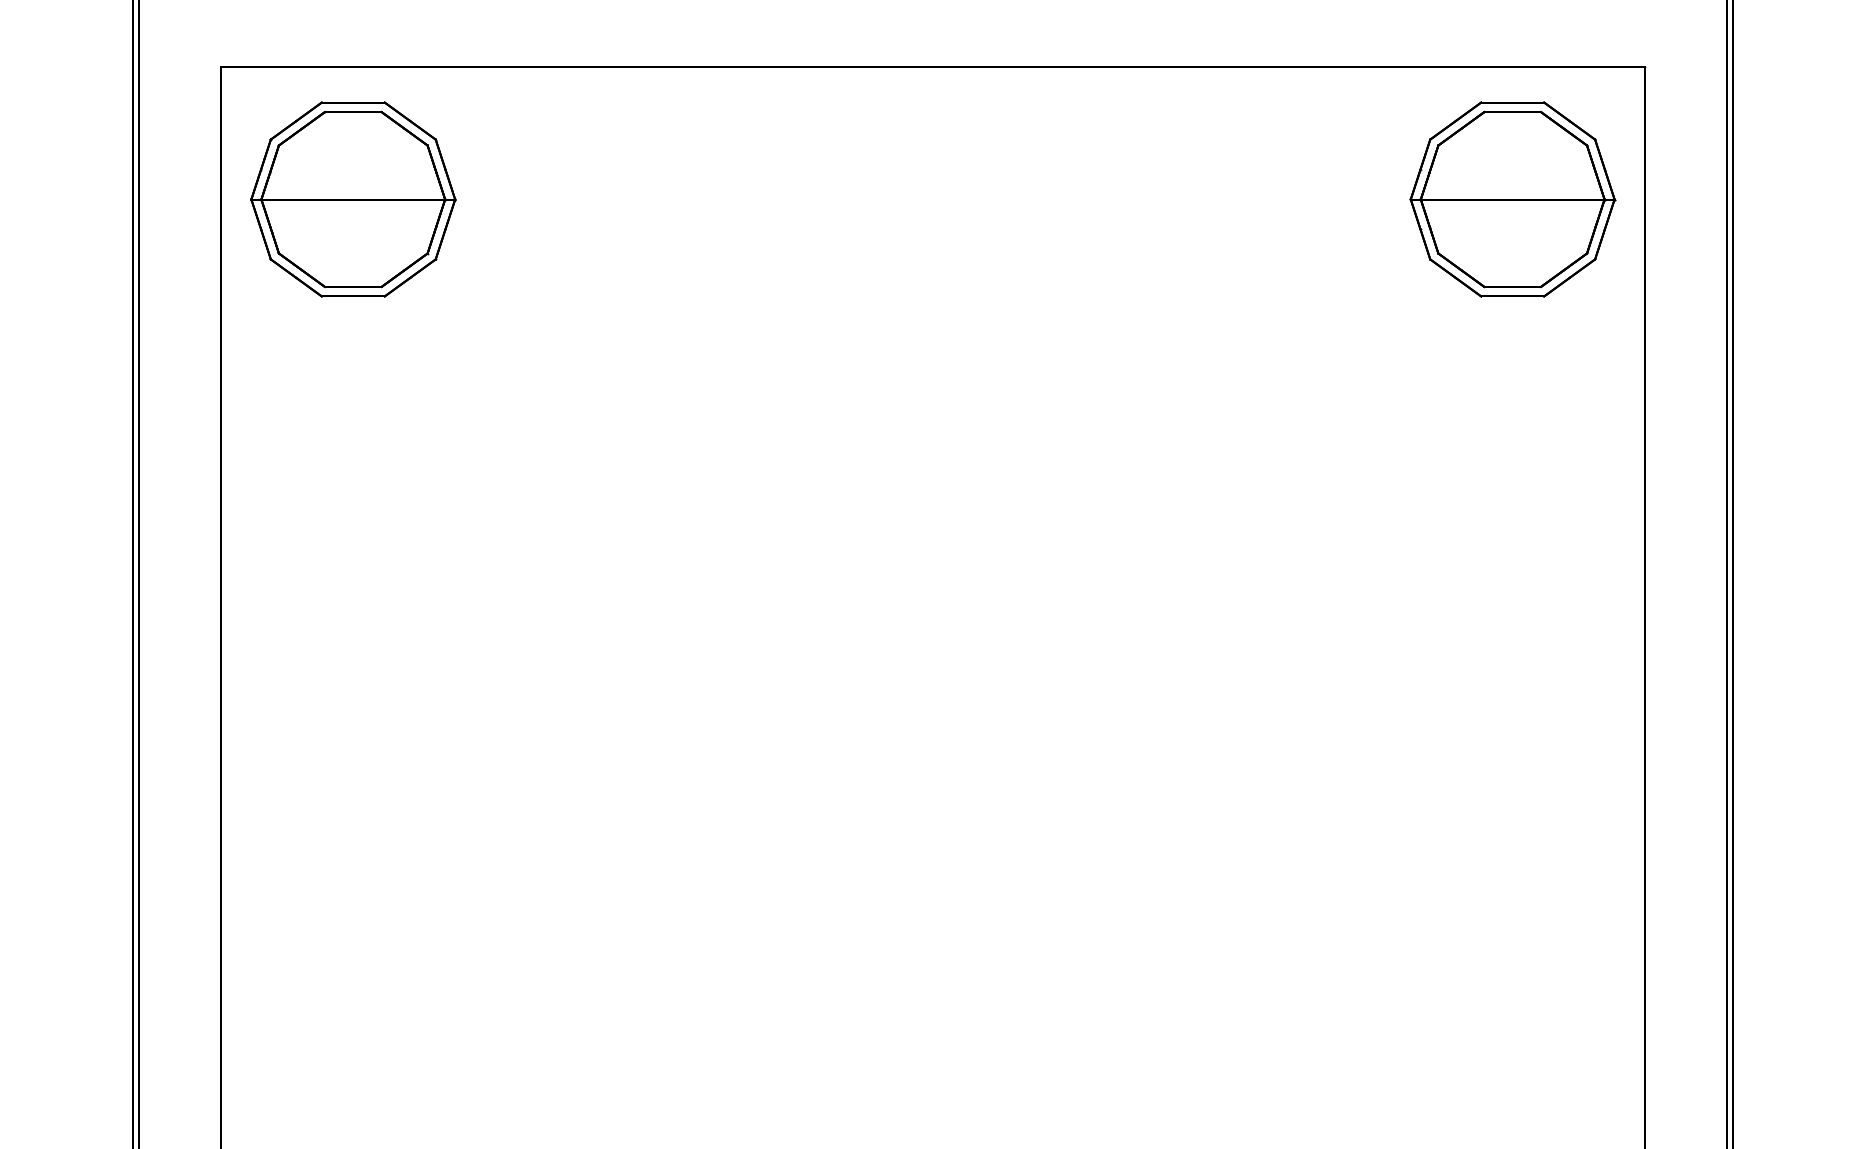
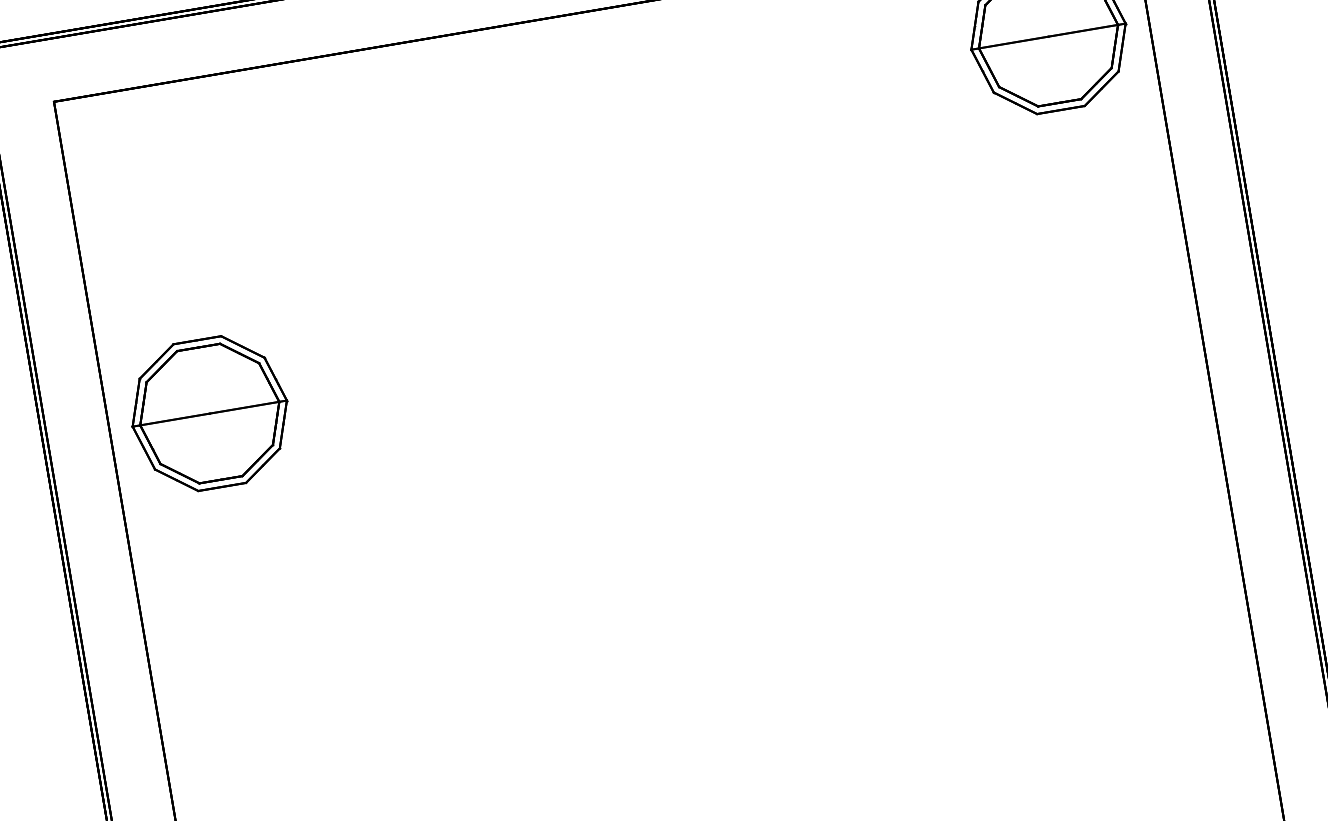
part: (353, 199) -> (209, 413), moved

